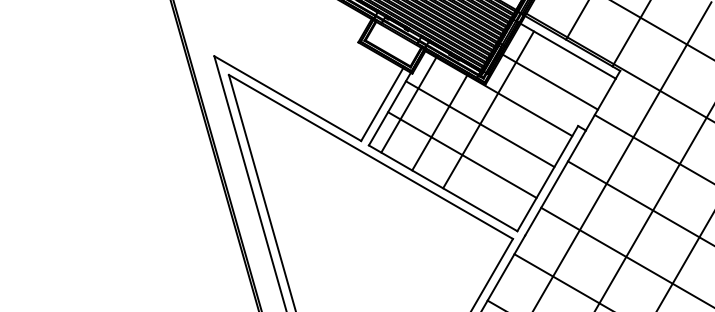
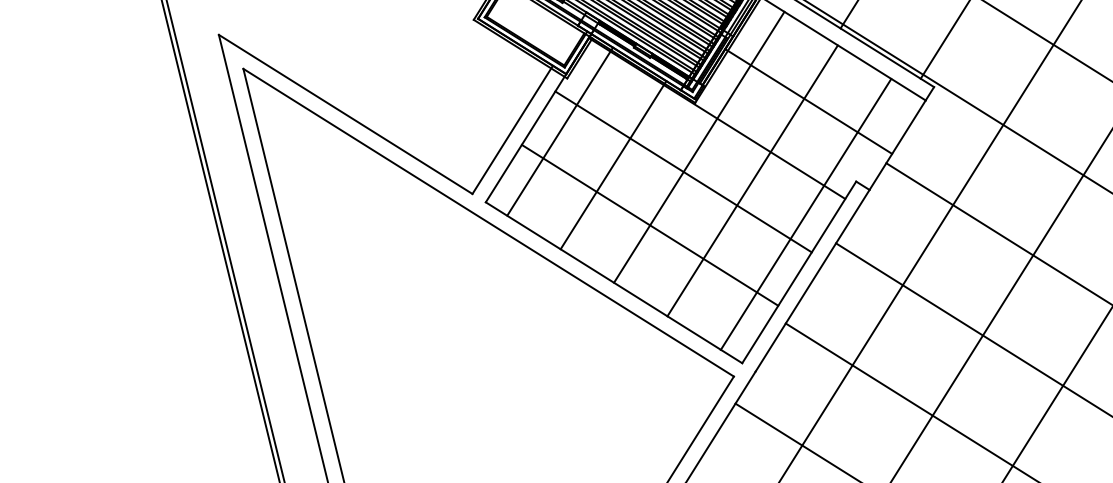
line: (519, 127) -> (752, 180), added
line: (550, 145) -> (806, 214), added

